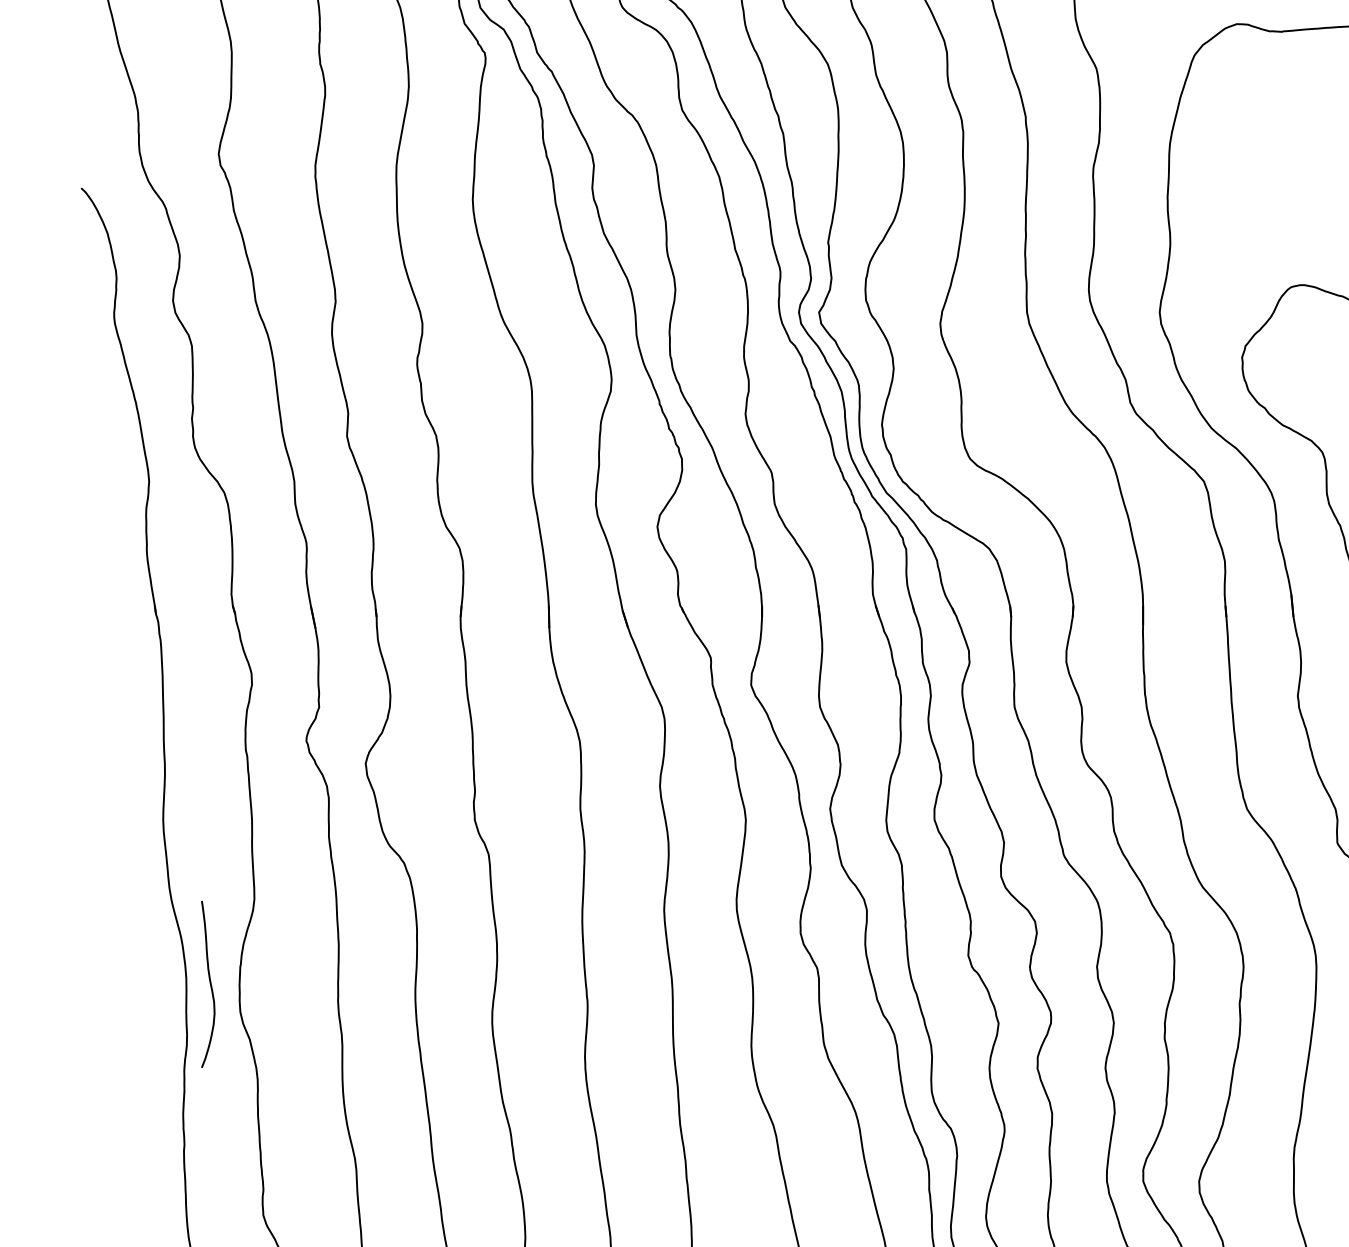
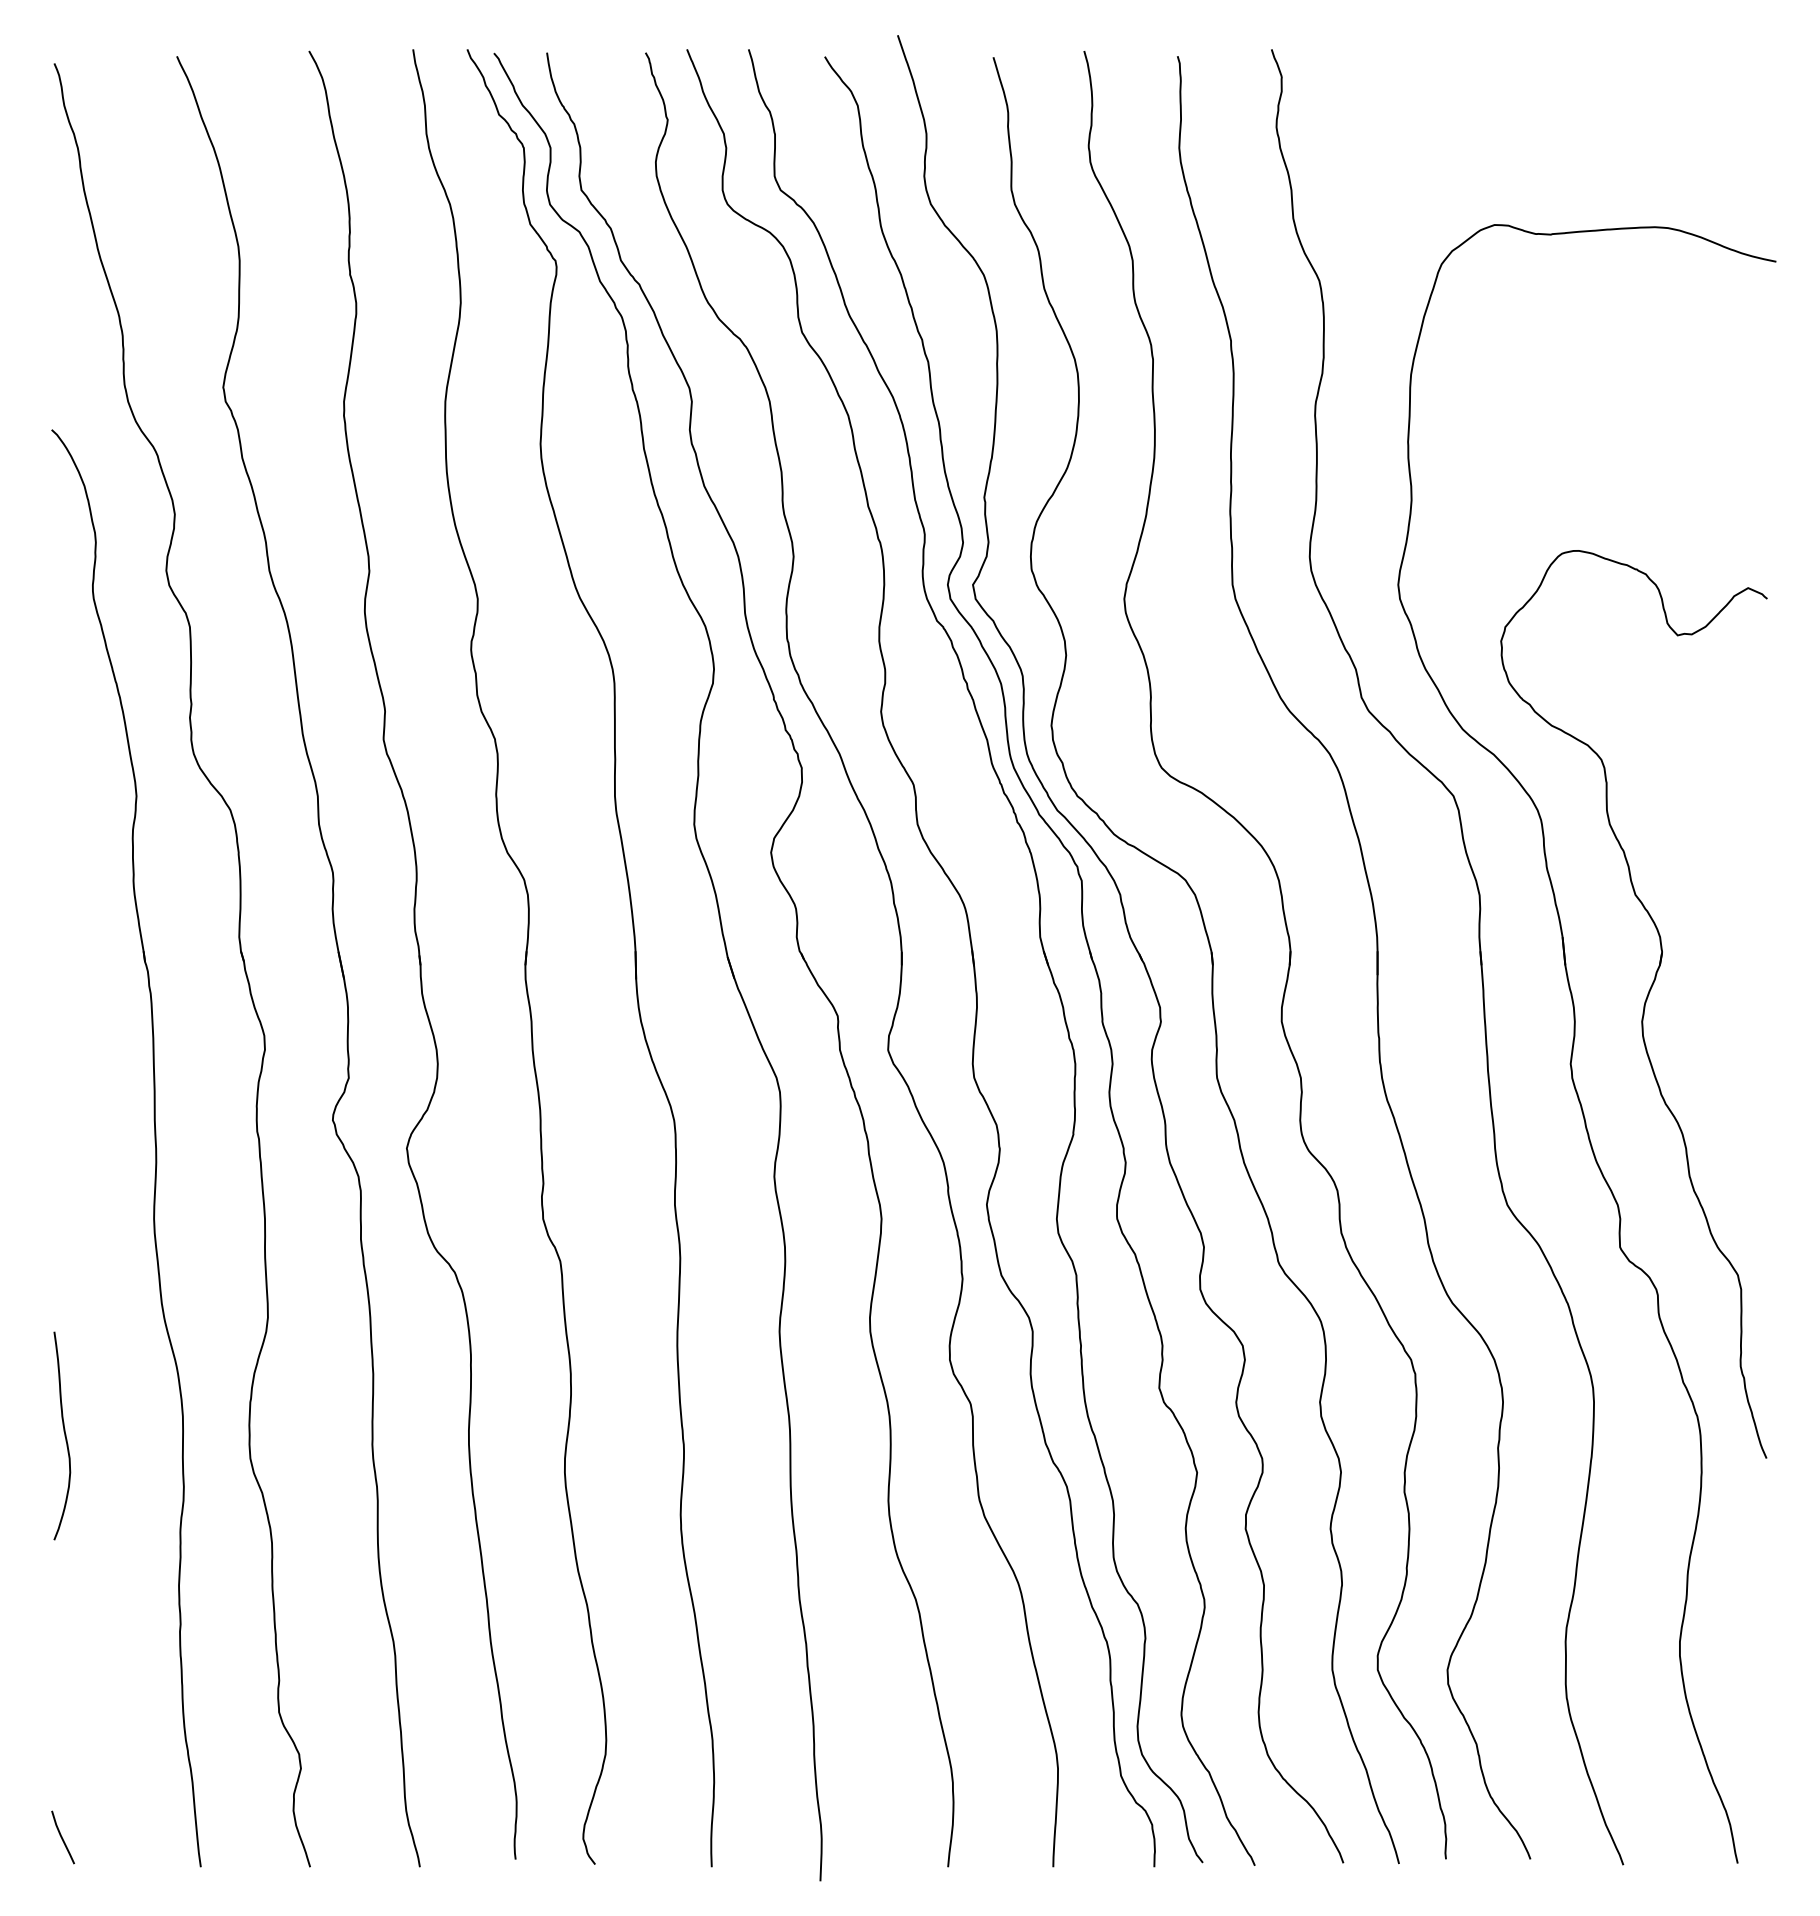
curve: (210, 984) -> (64, 1435), moved

